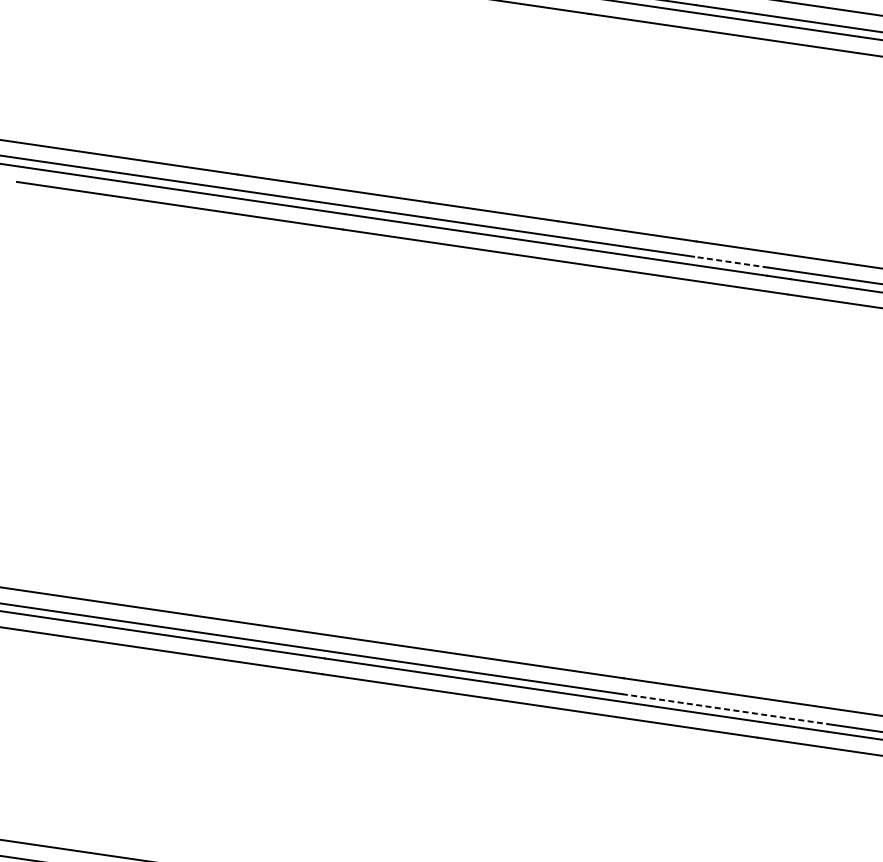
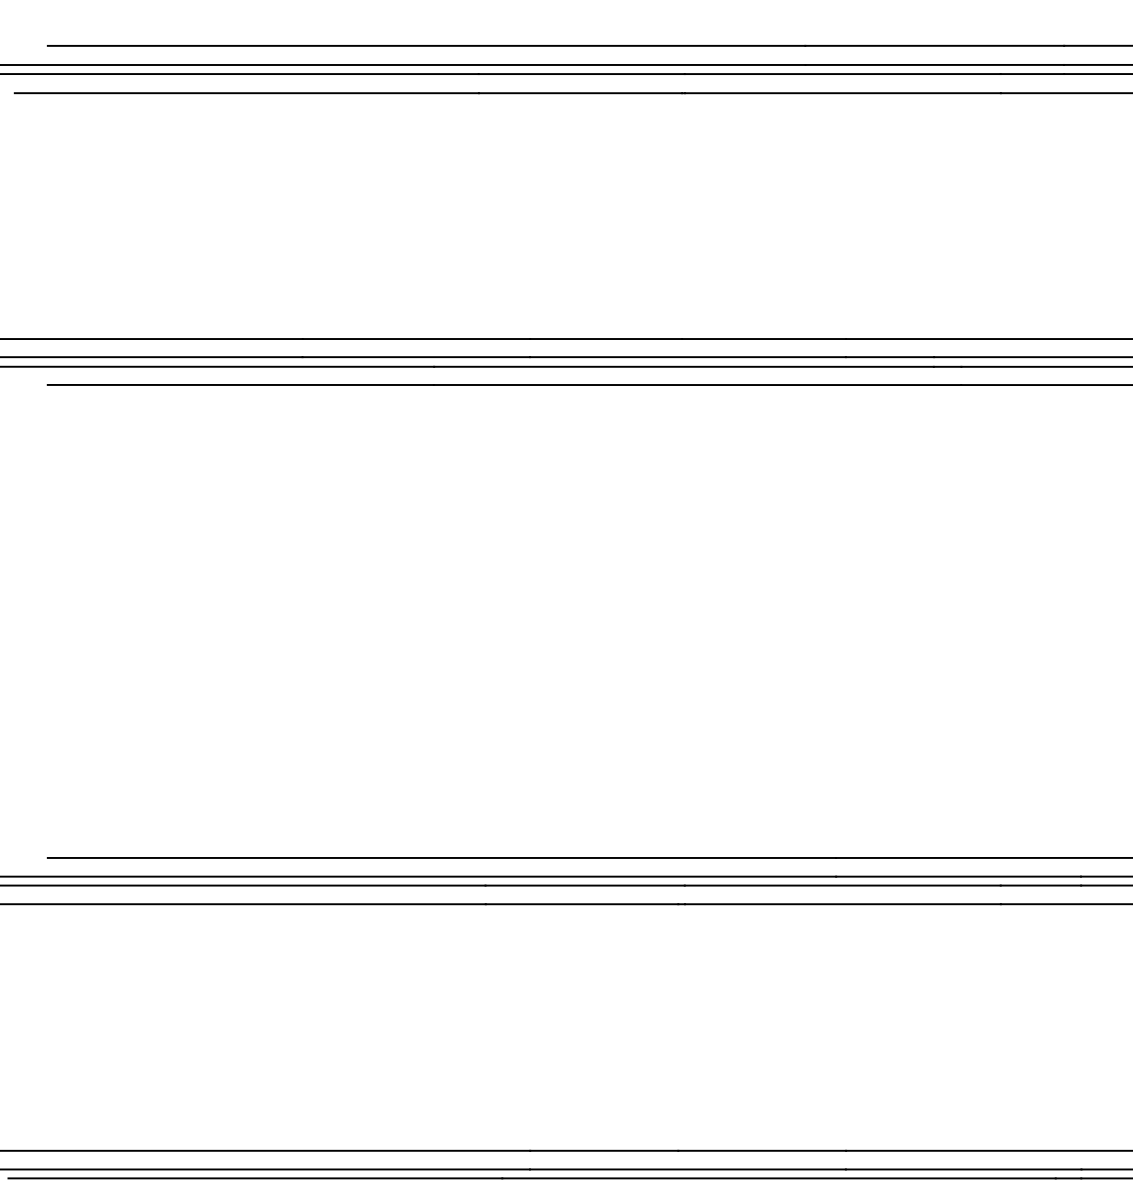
line: (730, 262) -> (889, 357), dashed -> solid
line: (726, 709) -> (959, 876), dashed -> solid

